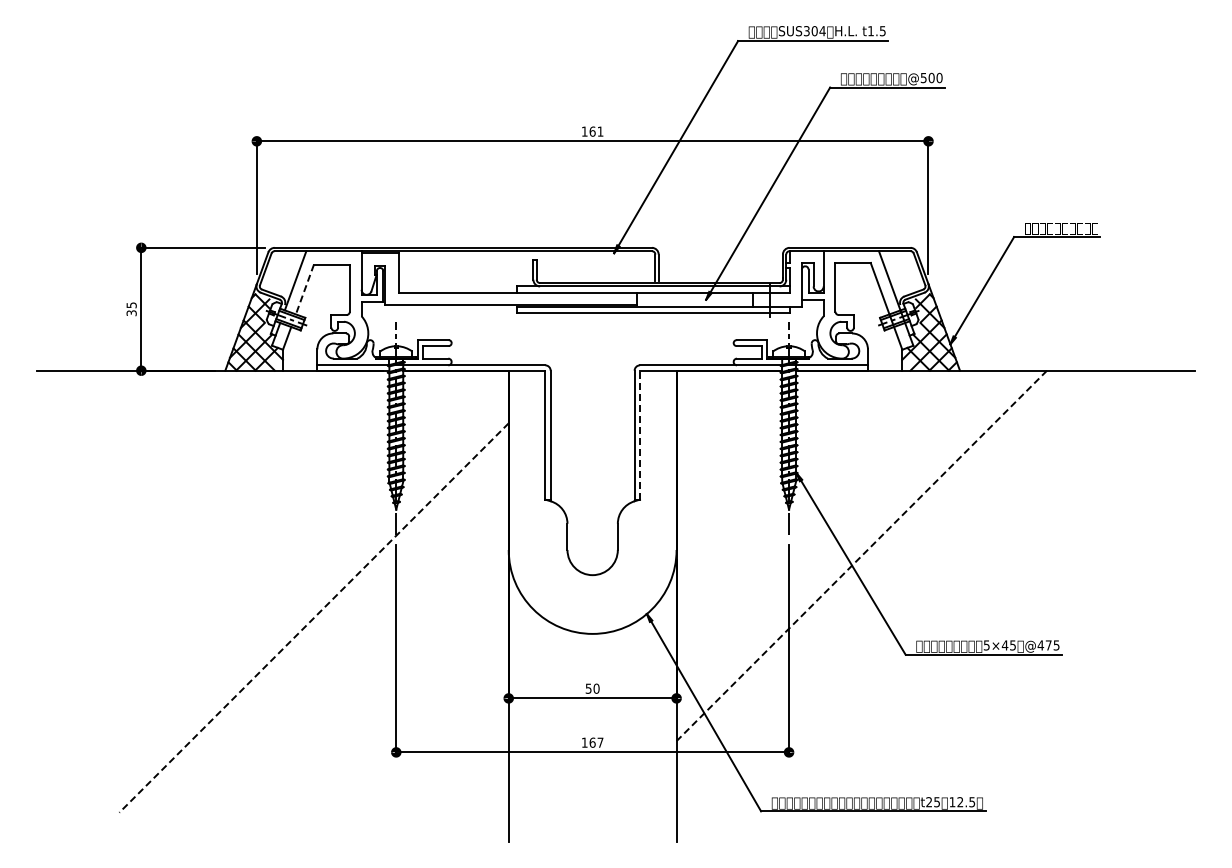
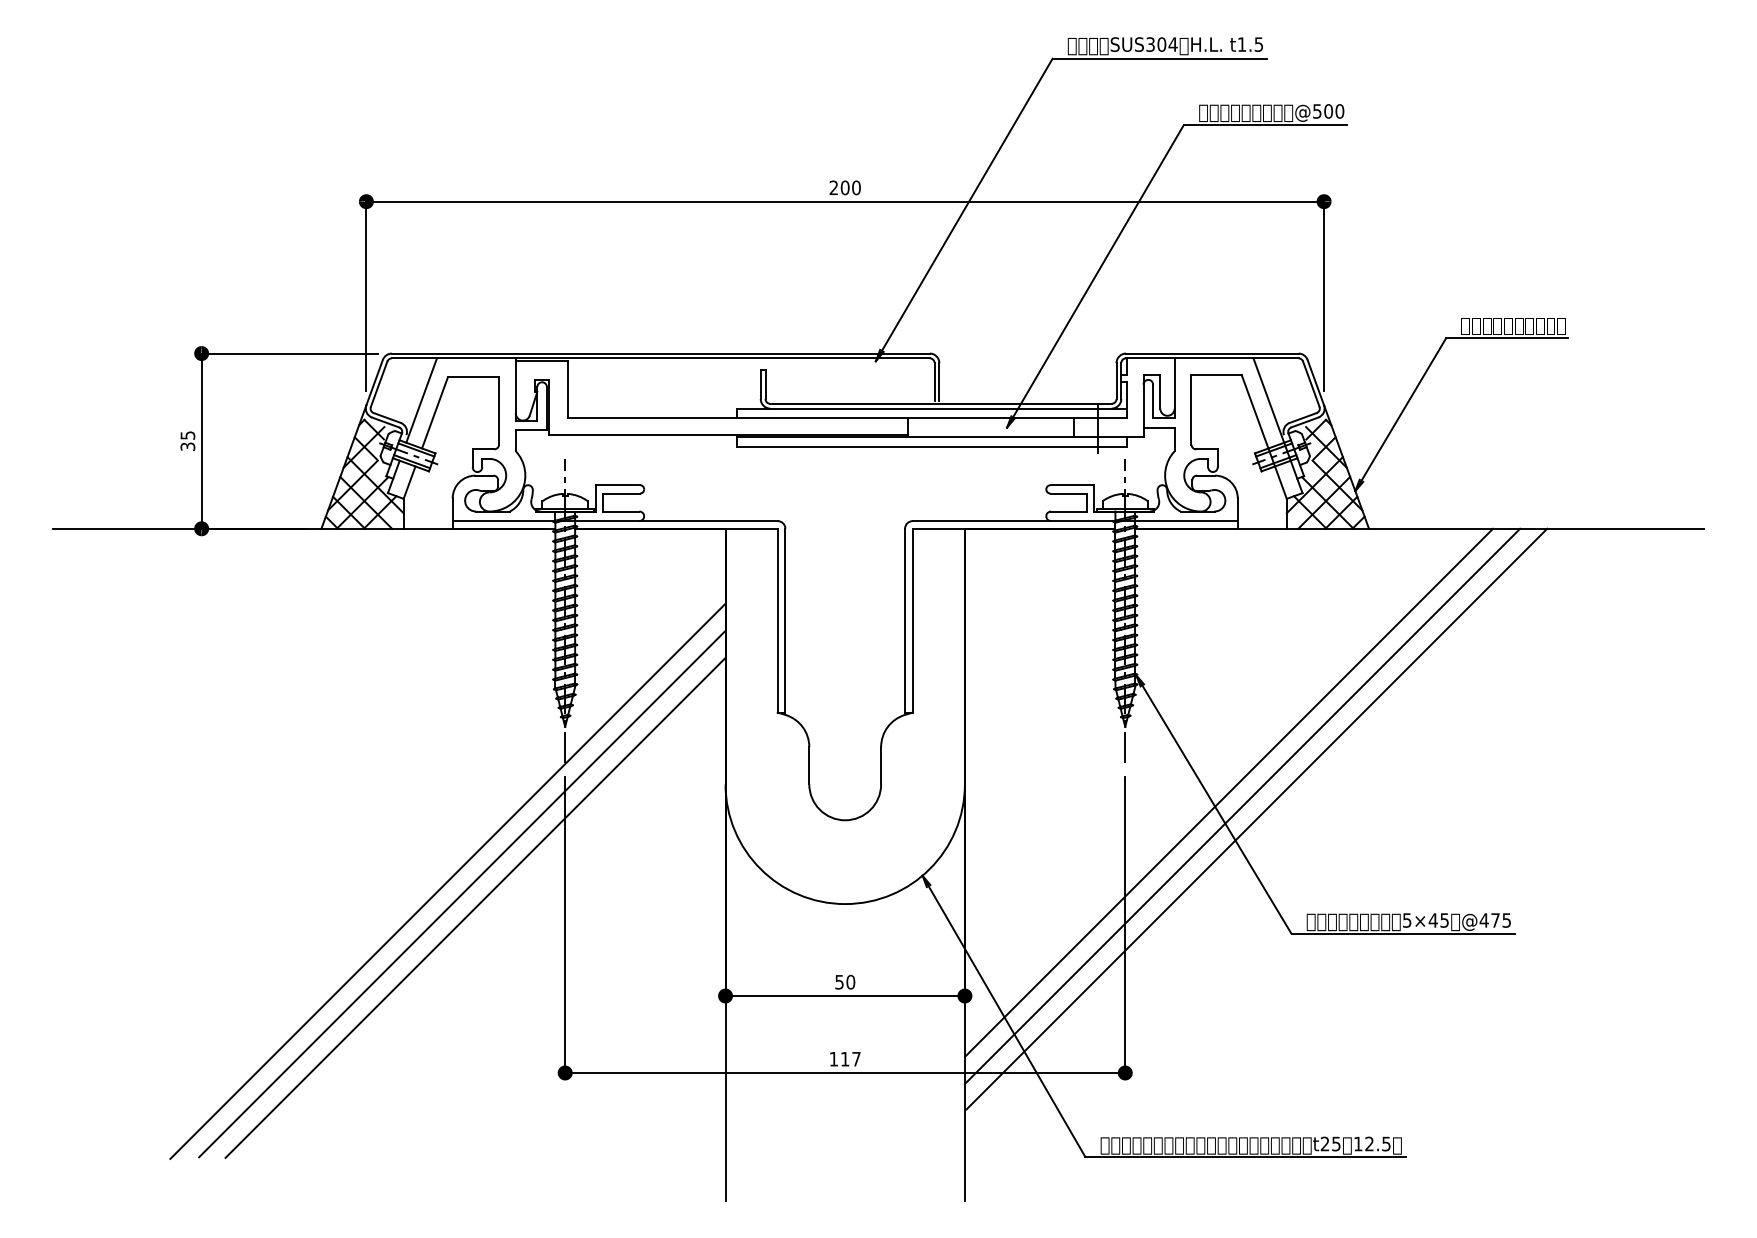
text: (592, 131) -> (844, 187), 161 -> 200
line: (304, 290) -> (434, 414), dashed -> solid
line: (640, 434) -> (913, 619), dashed -> solid
line: (861, 555) -> (1228, 792), dashed -> solid
line: (870, 565) -> (1241, 806), added
line: (881, 573) -> (1257, 817), added
line: (313, 618) -> (447, 882), dashed -> solid
line: (323, 626) -> (461, 893), added
line: (333, 636) -> (475, 907), added
text: (592, 742) -> (844, 1058), 167 -> 117

